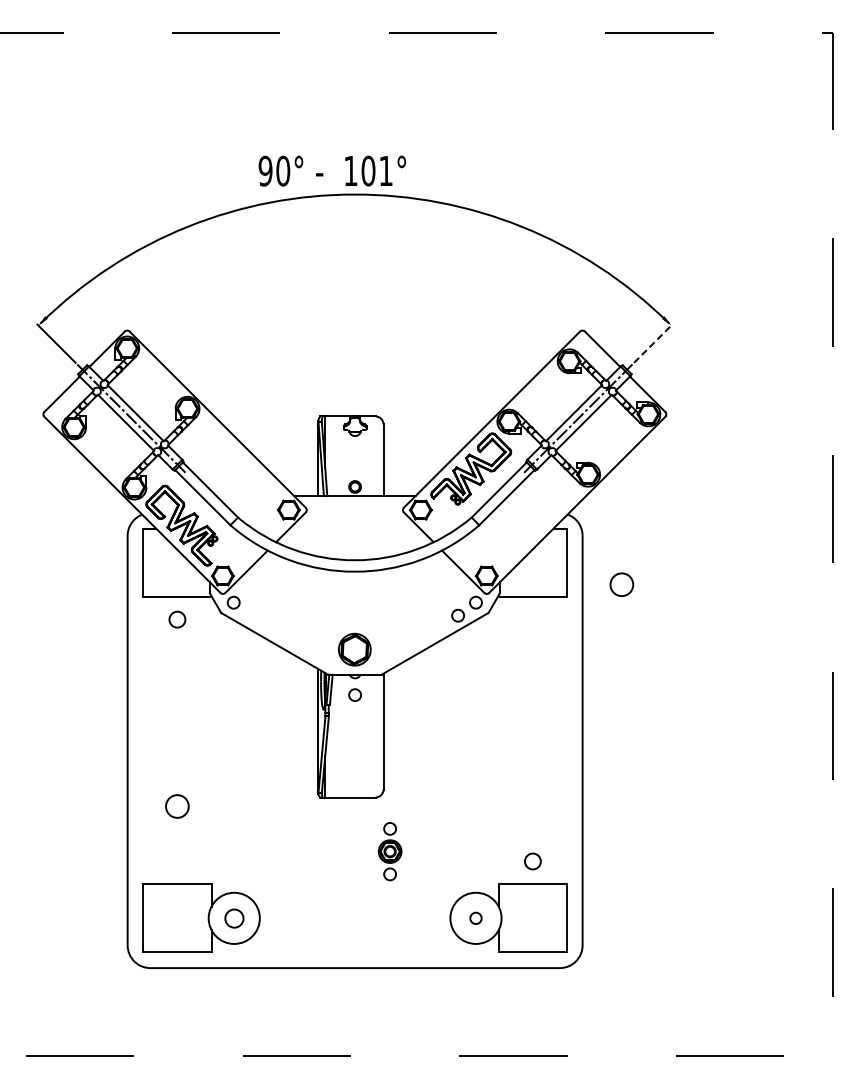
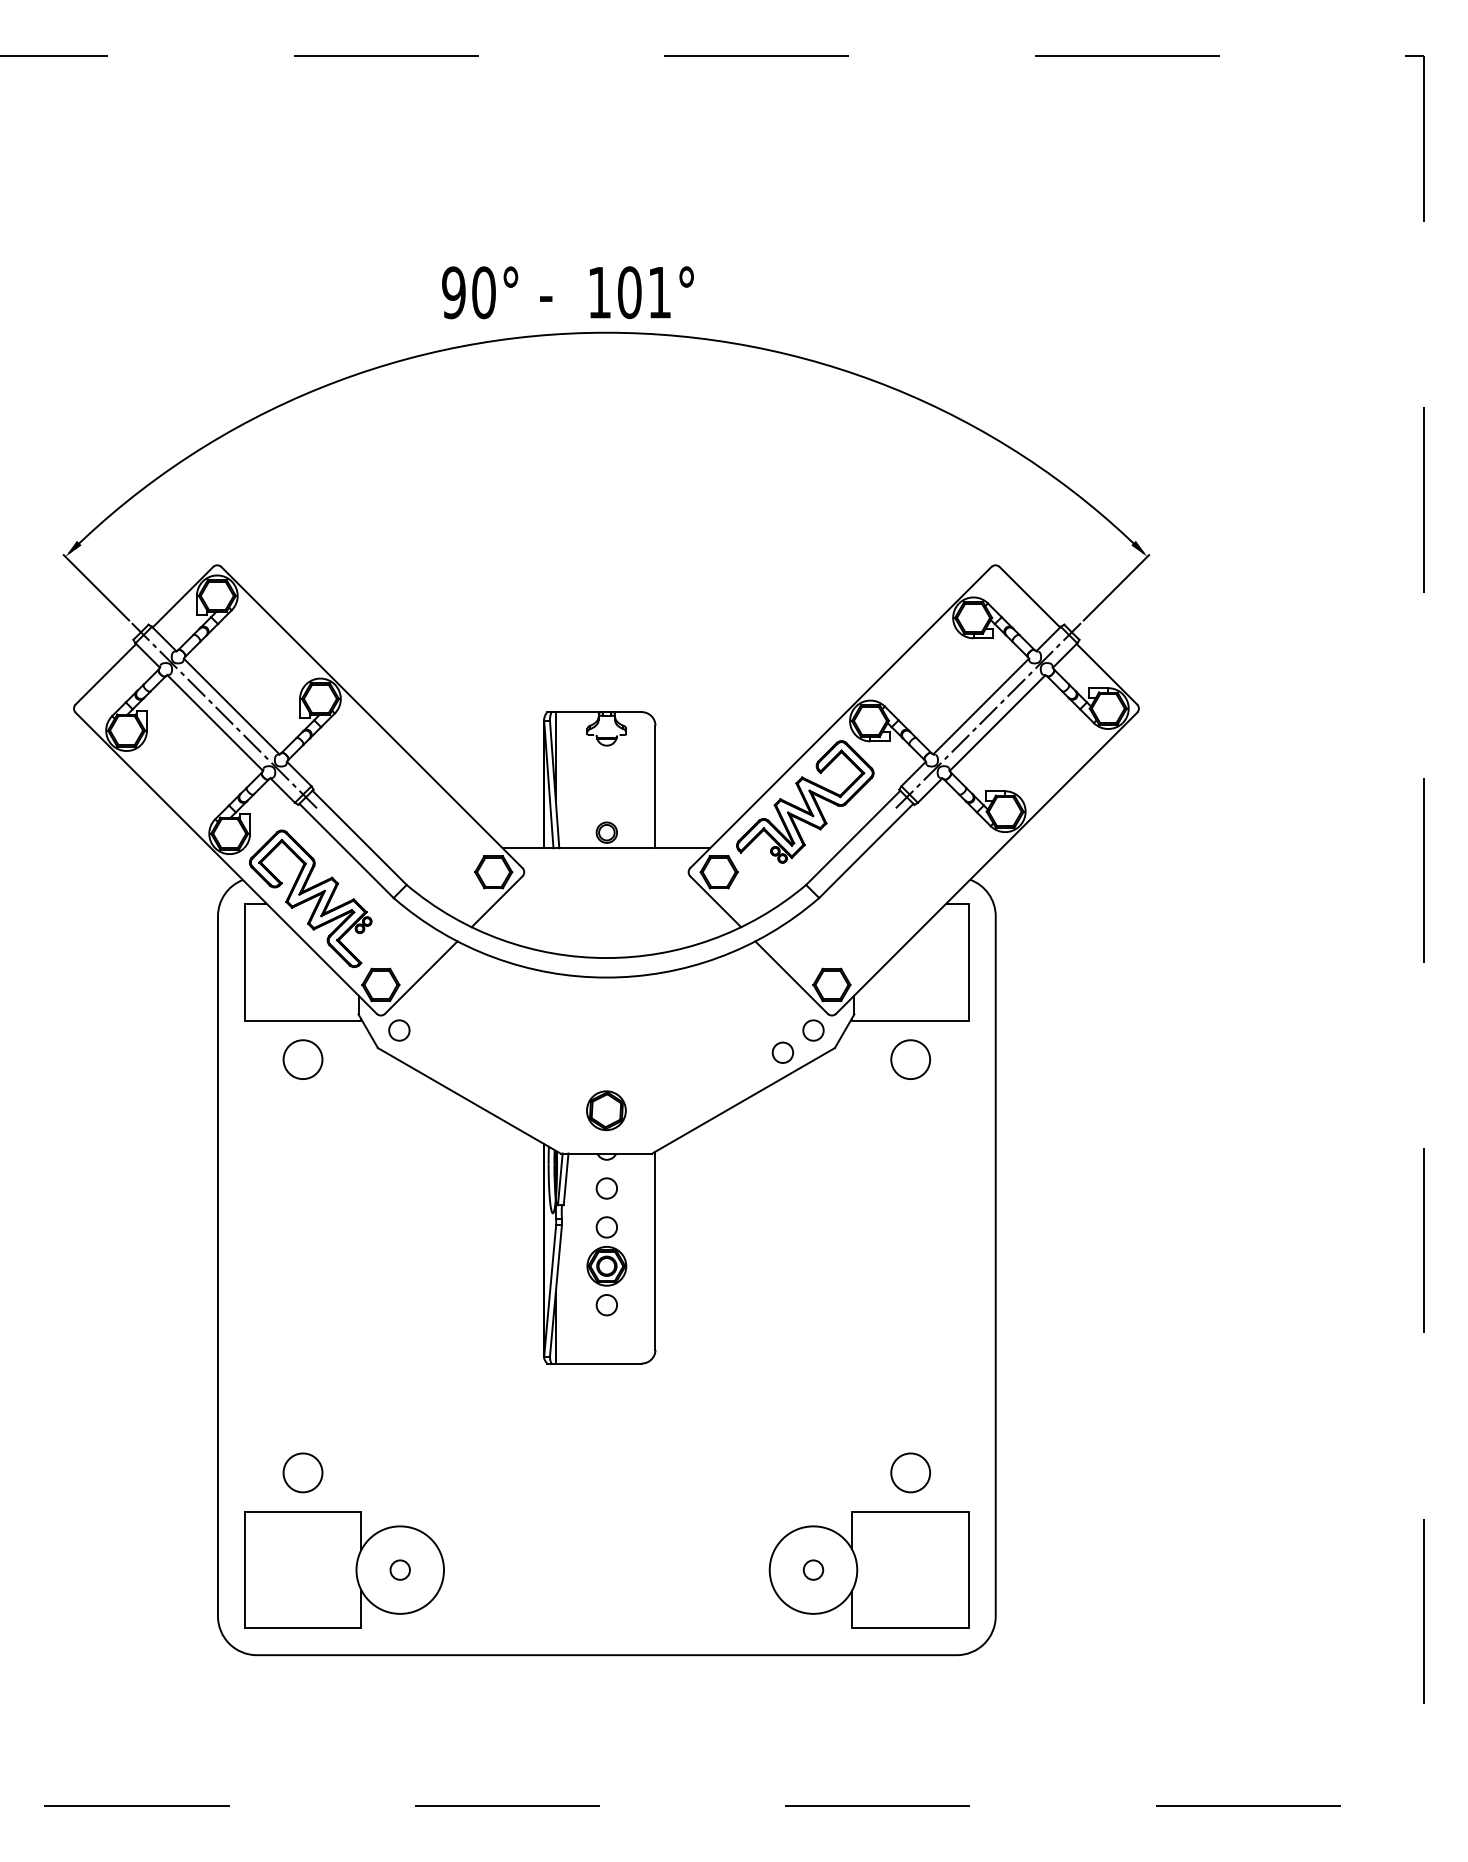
line: (653, 343) -> (1116, 587), dashed -> solid
circle: (621, 584) -> (910, 1059), moved
circle: (177, 619) -> (303, 1059), size x1.43
part: (354, 649) -> (605, 1110), size x0.71
circle: (177, 806) -> (303, 1472), moved
part: (389, 851) -> (605, 1266), moved
circle: (532, 861) -> (910, 1472), size x1.43
circle: (233, 917) -> (398, 1568), size x0.62

